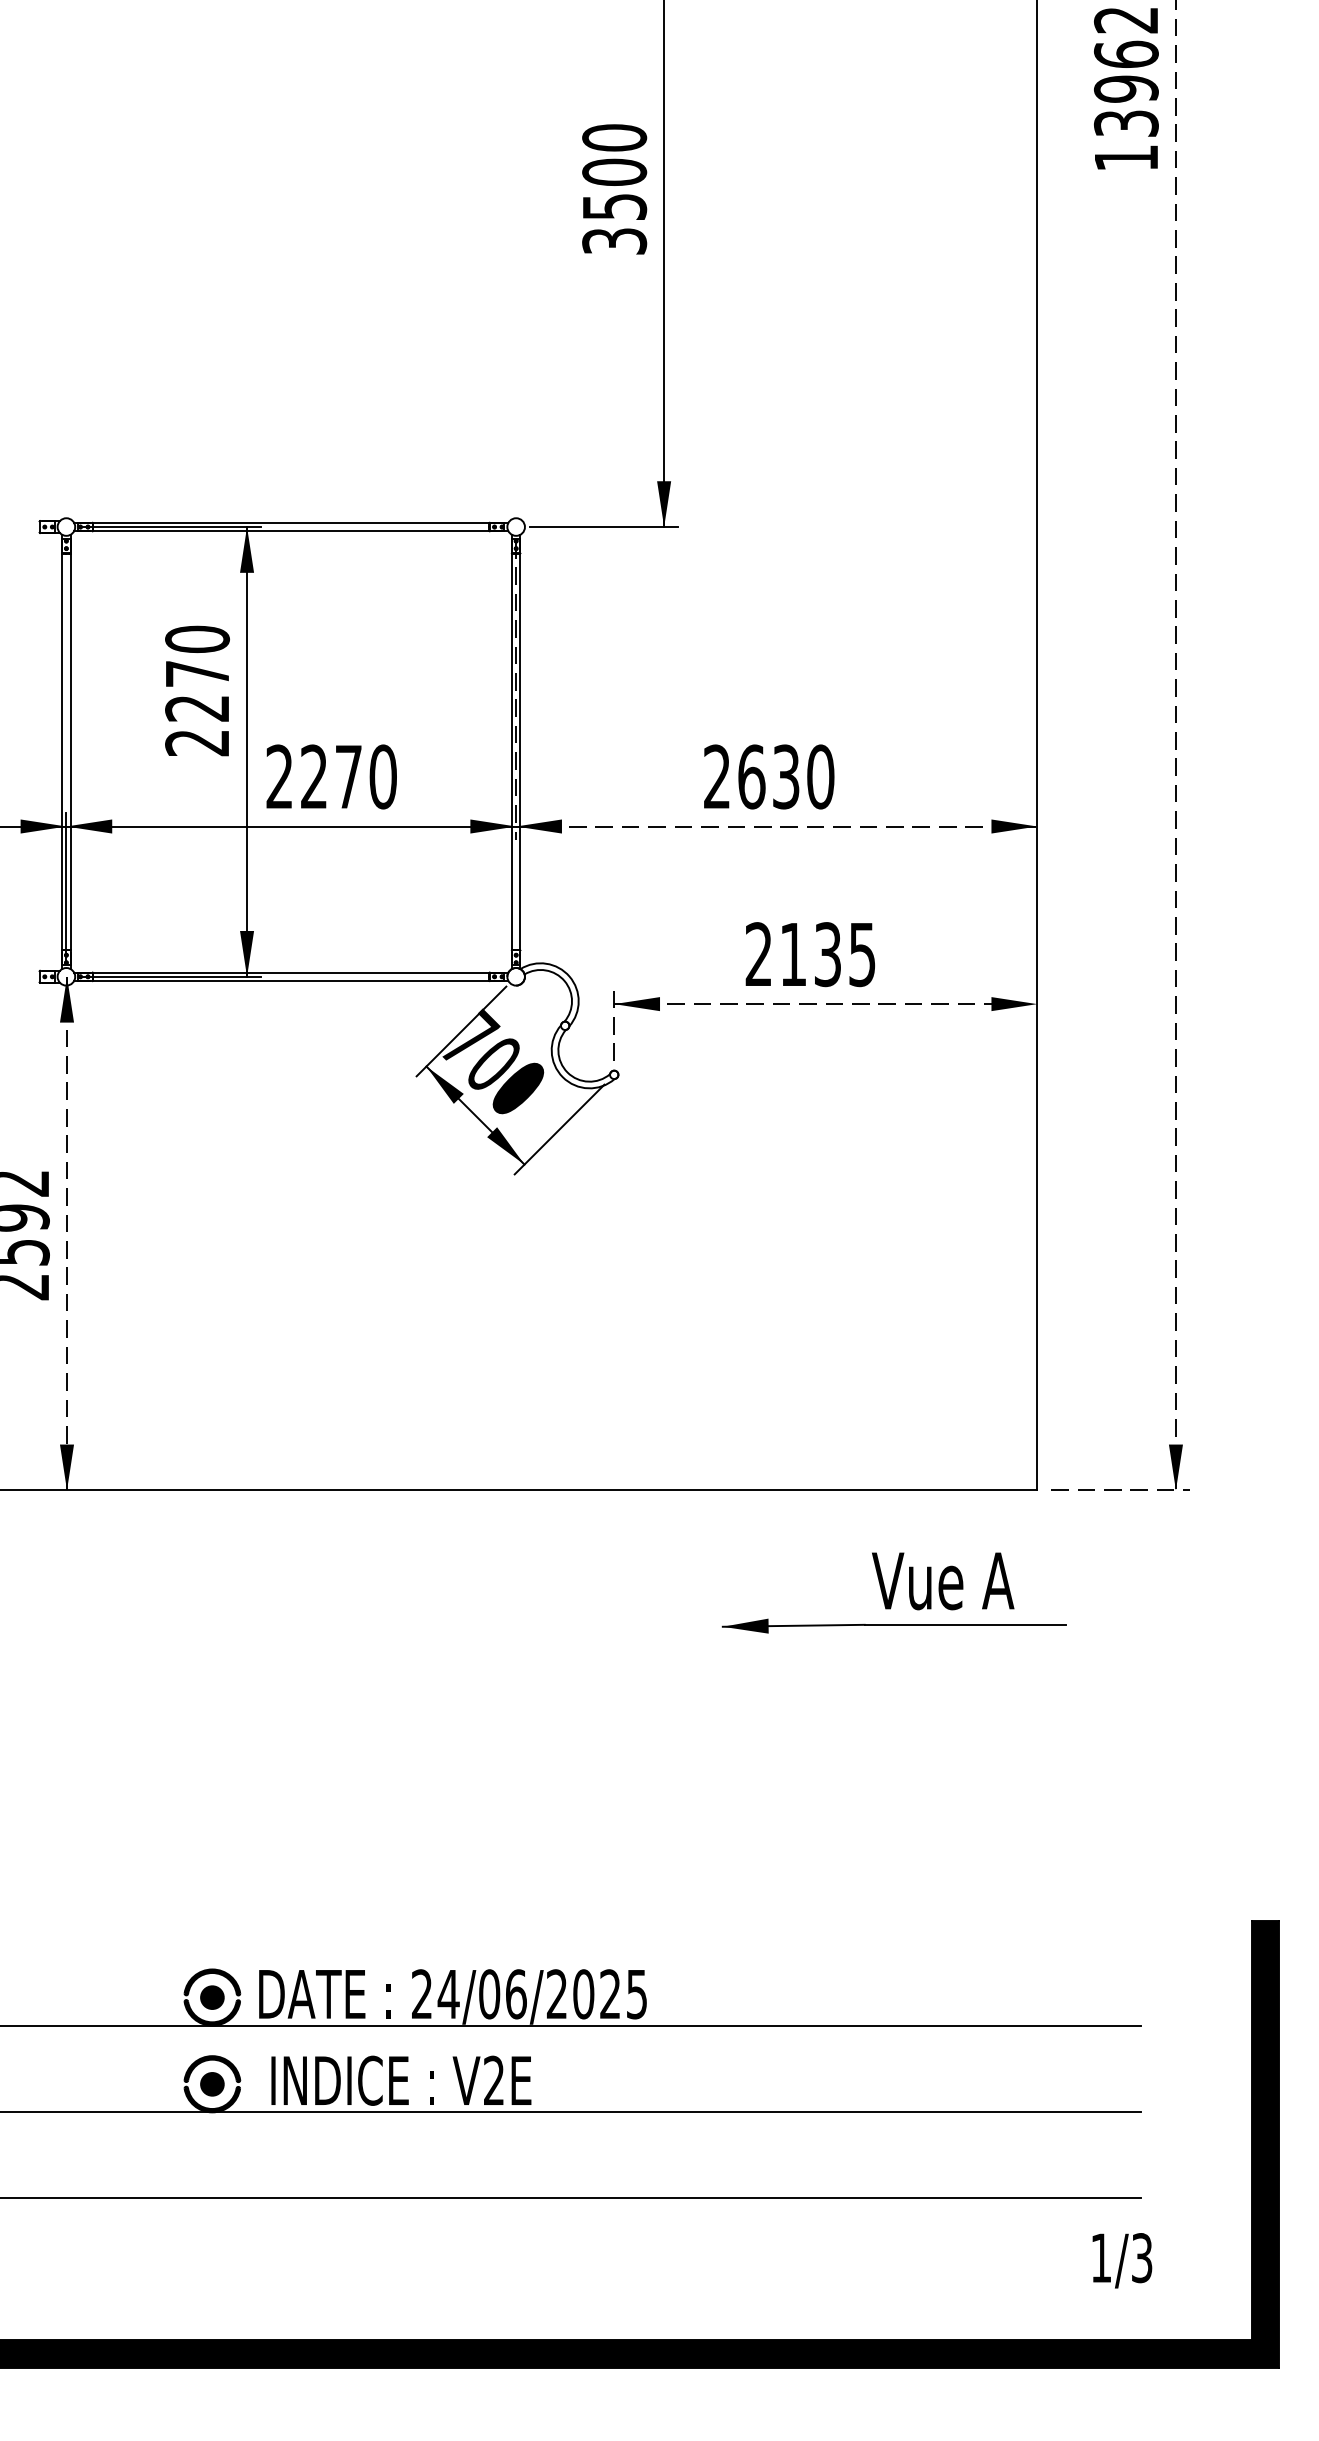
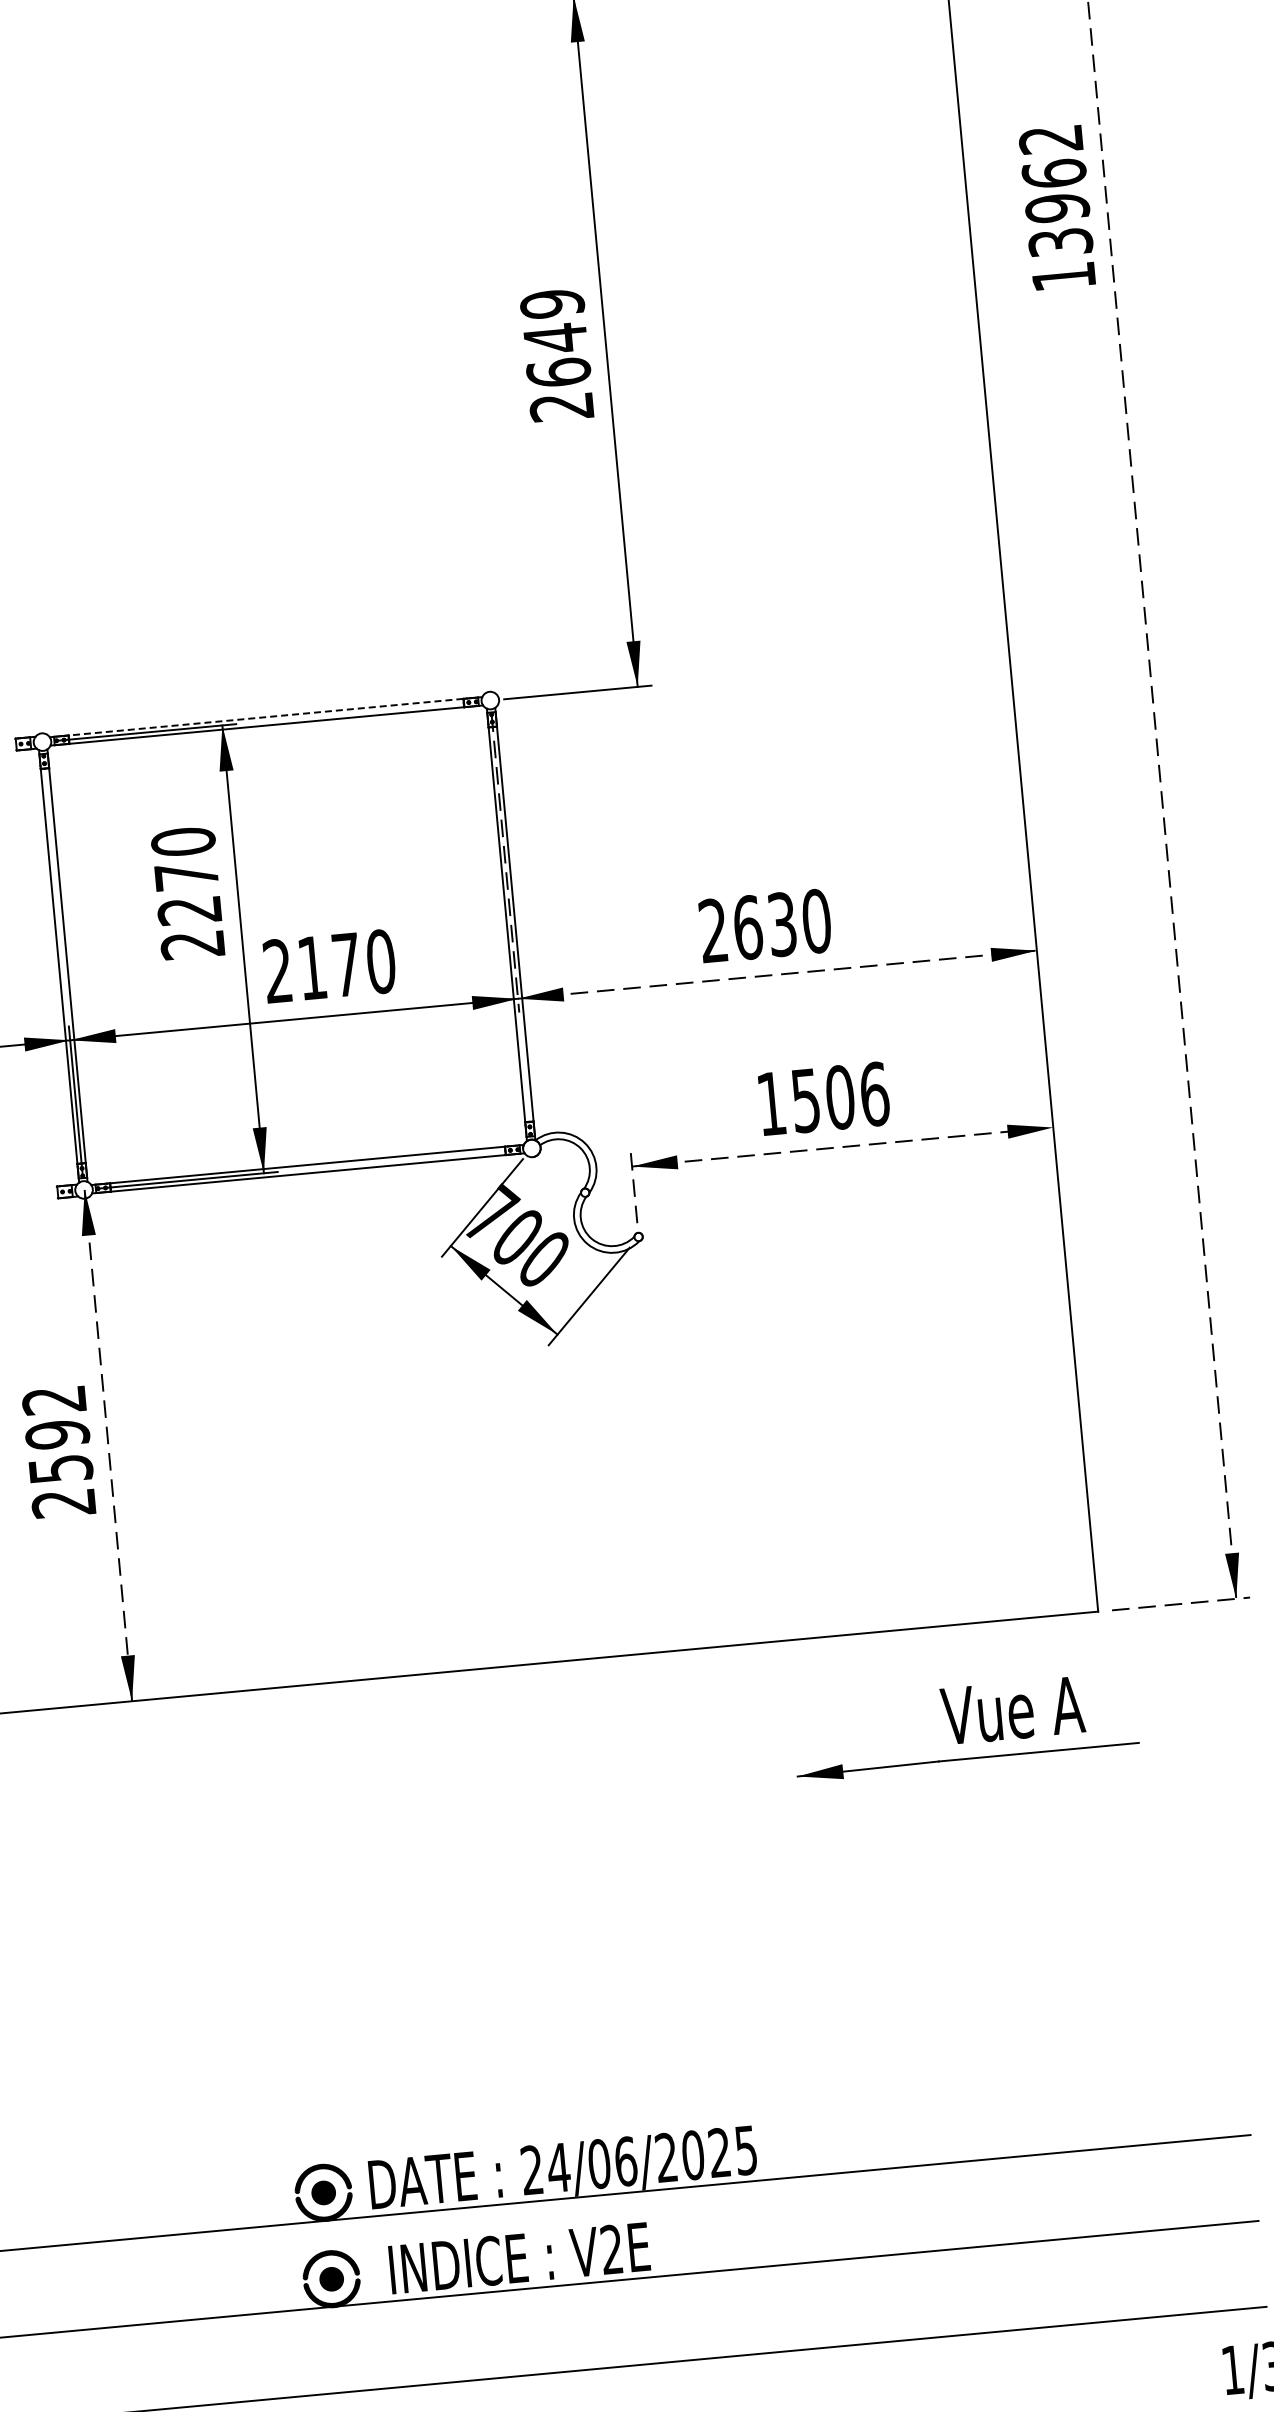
text: (614, 189) -> (557, 355), 3500 -> 2649
line: (290, 522) -> (265, 716), solid -> dashed
text: (313, 776) -> (311, 967), 2270 -> 2170
text: (810, 954) -> (822, 1099), 2135 -> 1506

